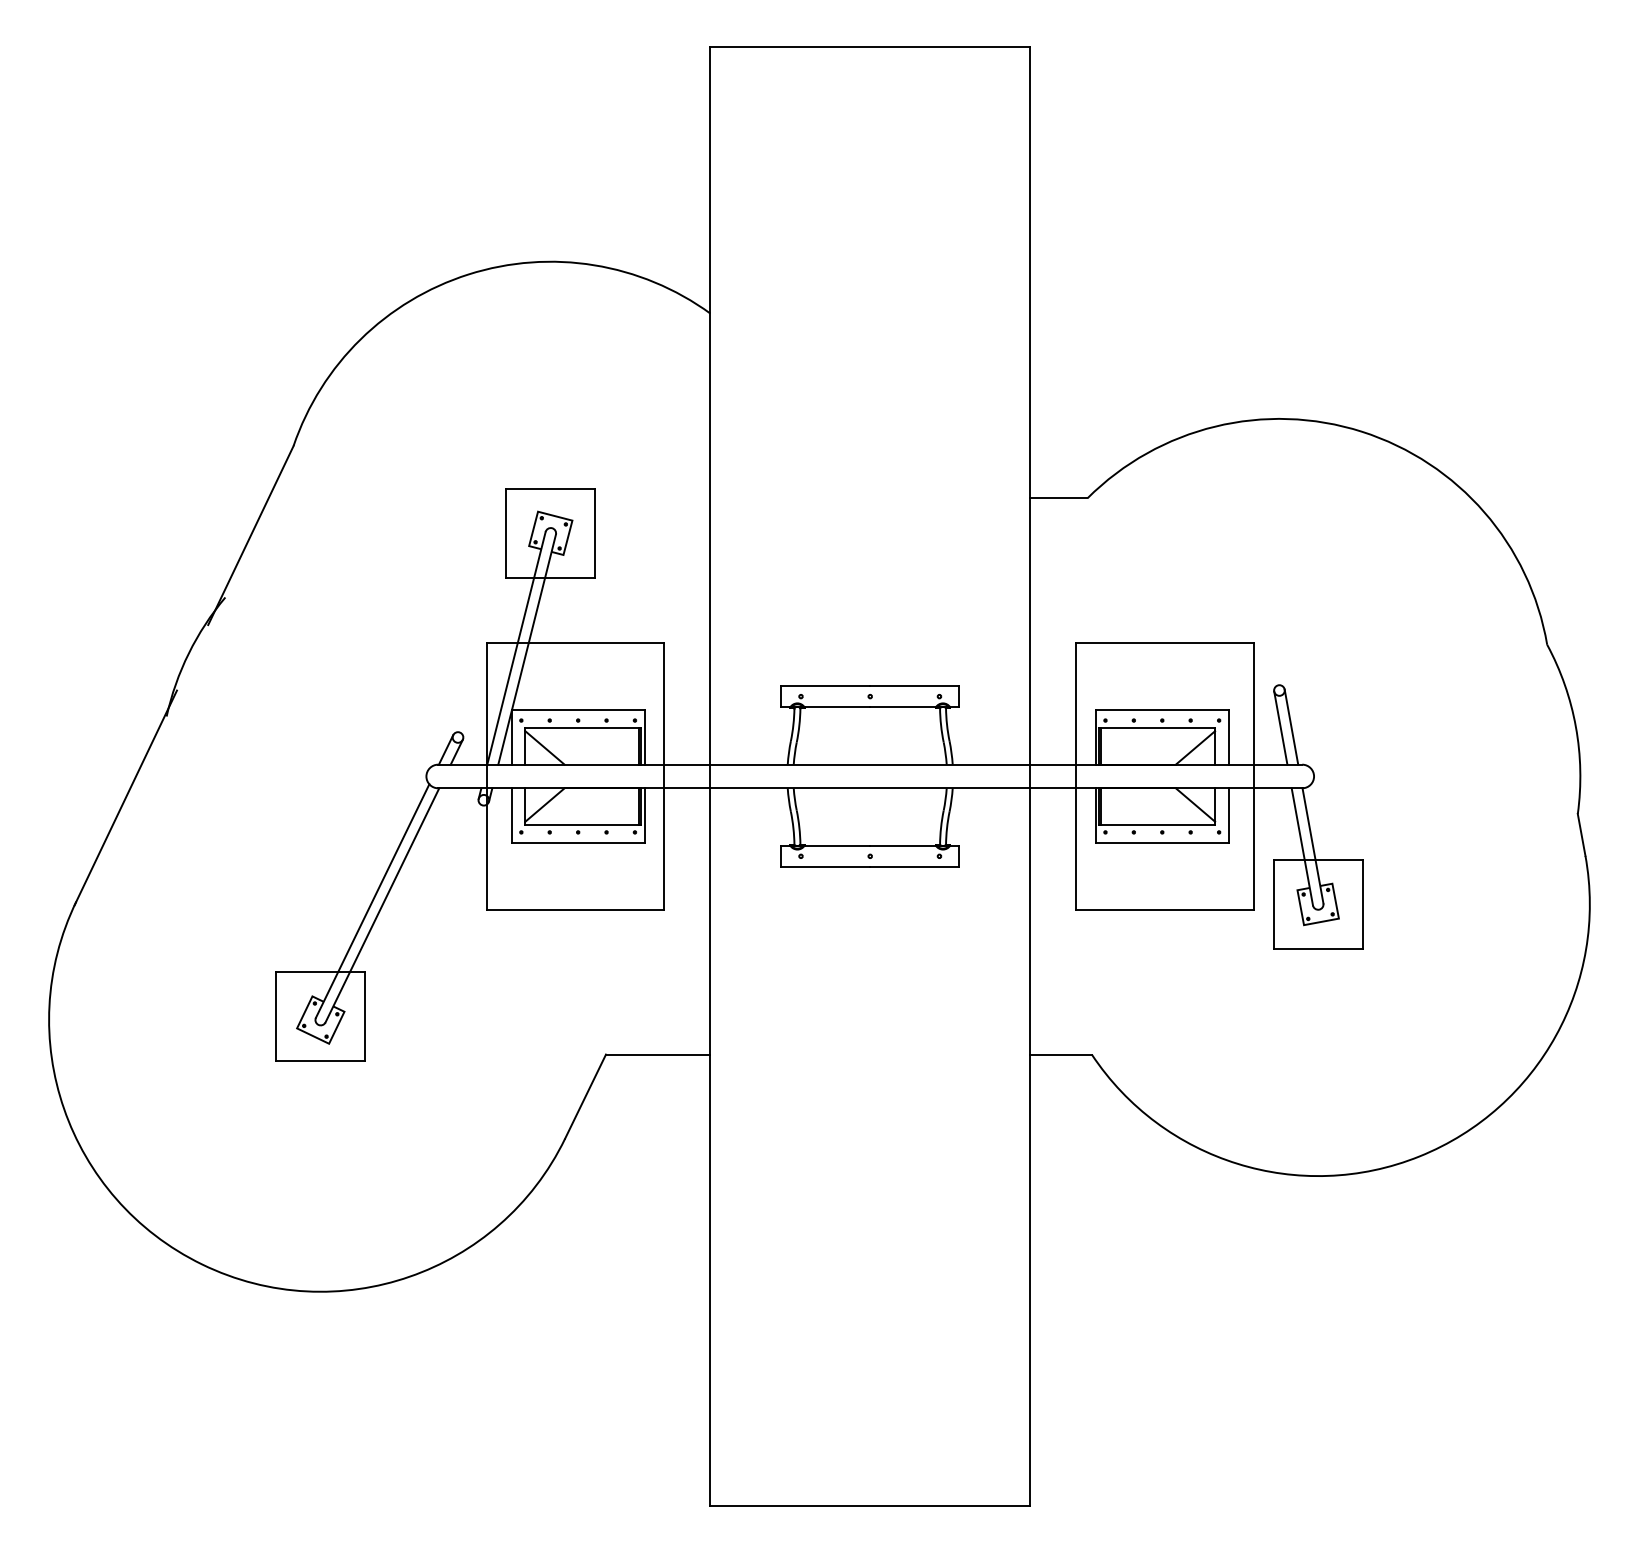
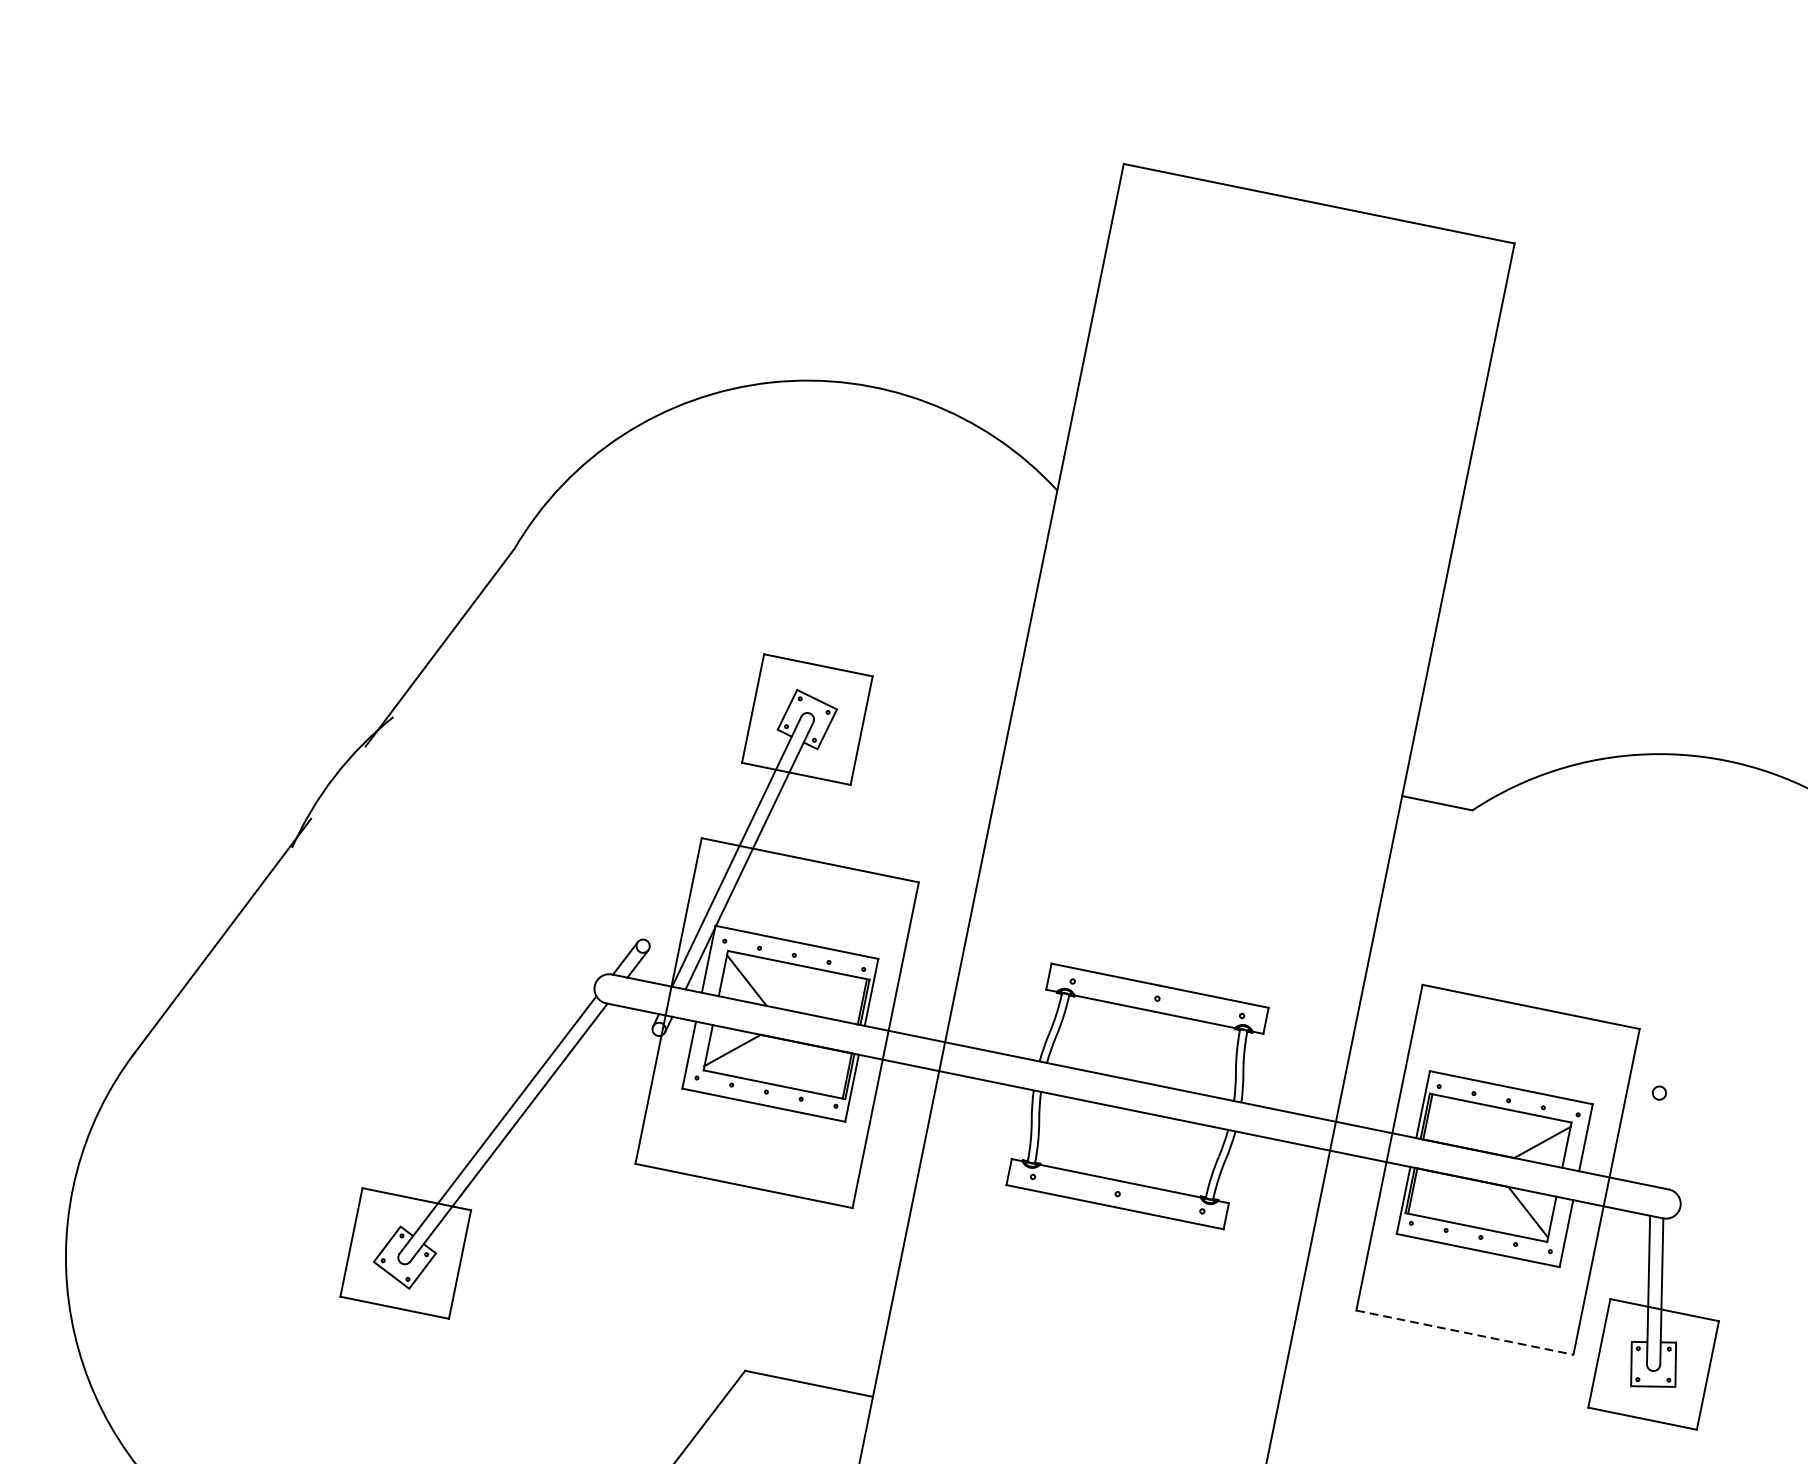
line: (1291, 726) -> (1665, 1140), removed
line: (1280, 727) -> (1651, 1138), removed
line: (1164, 909) -> (1464, 1332), solid -> dashed

